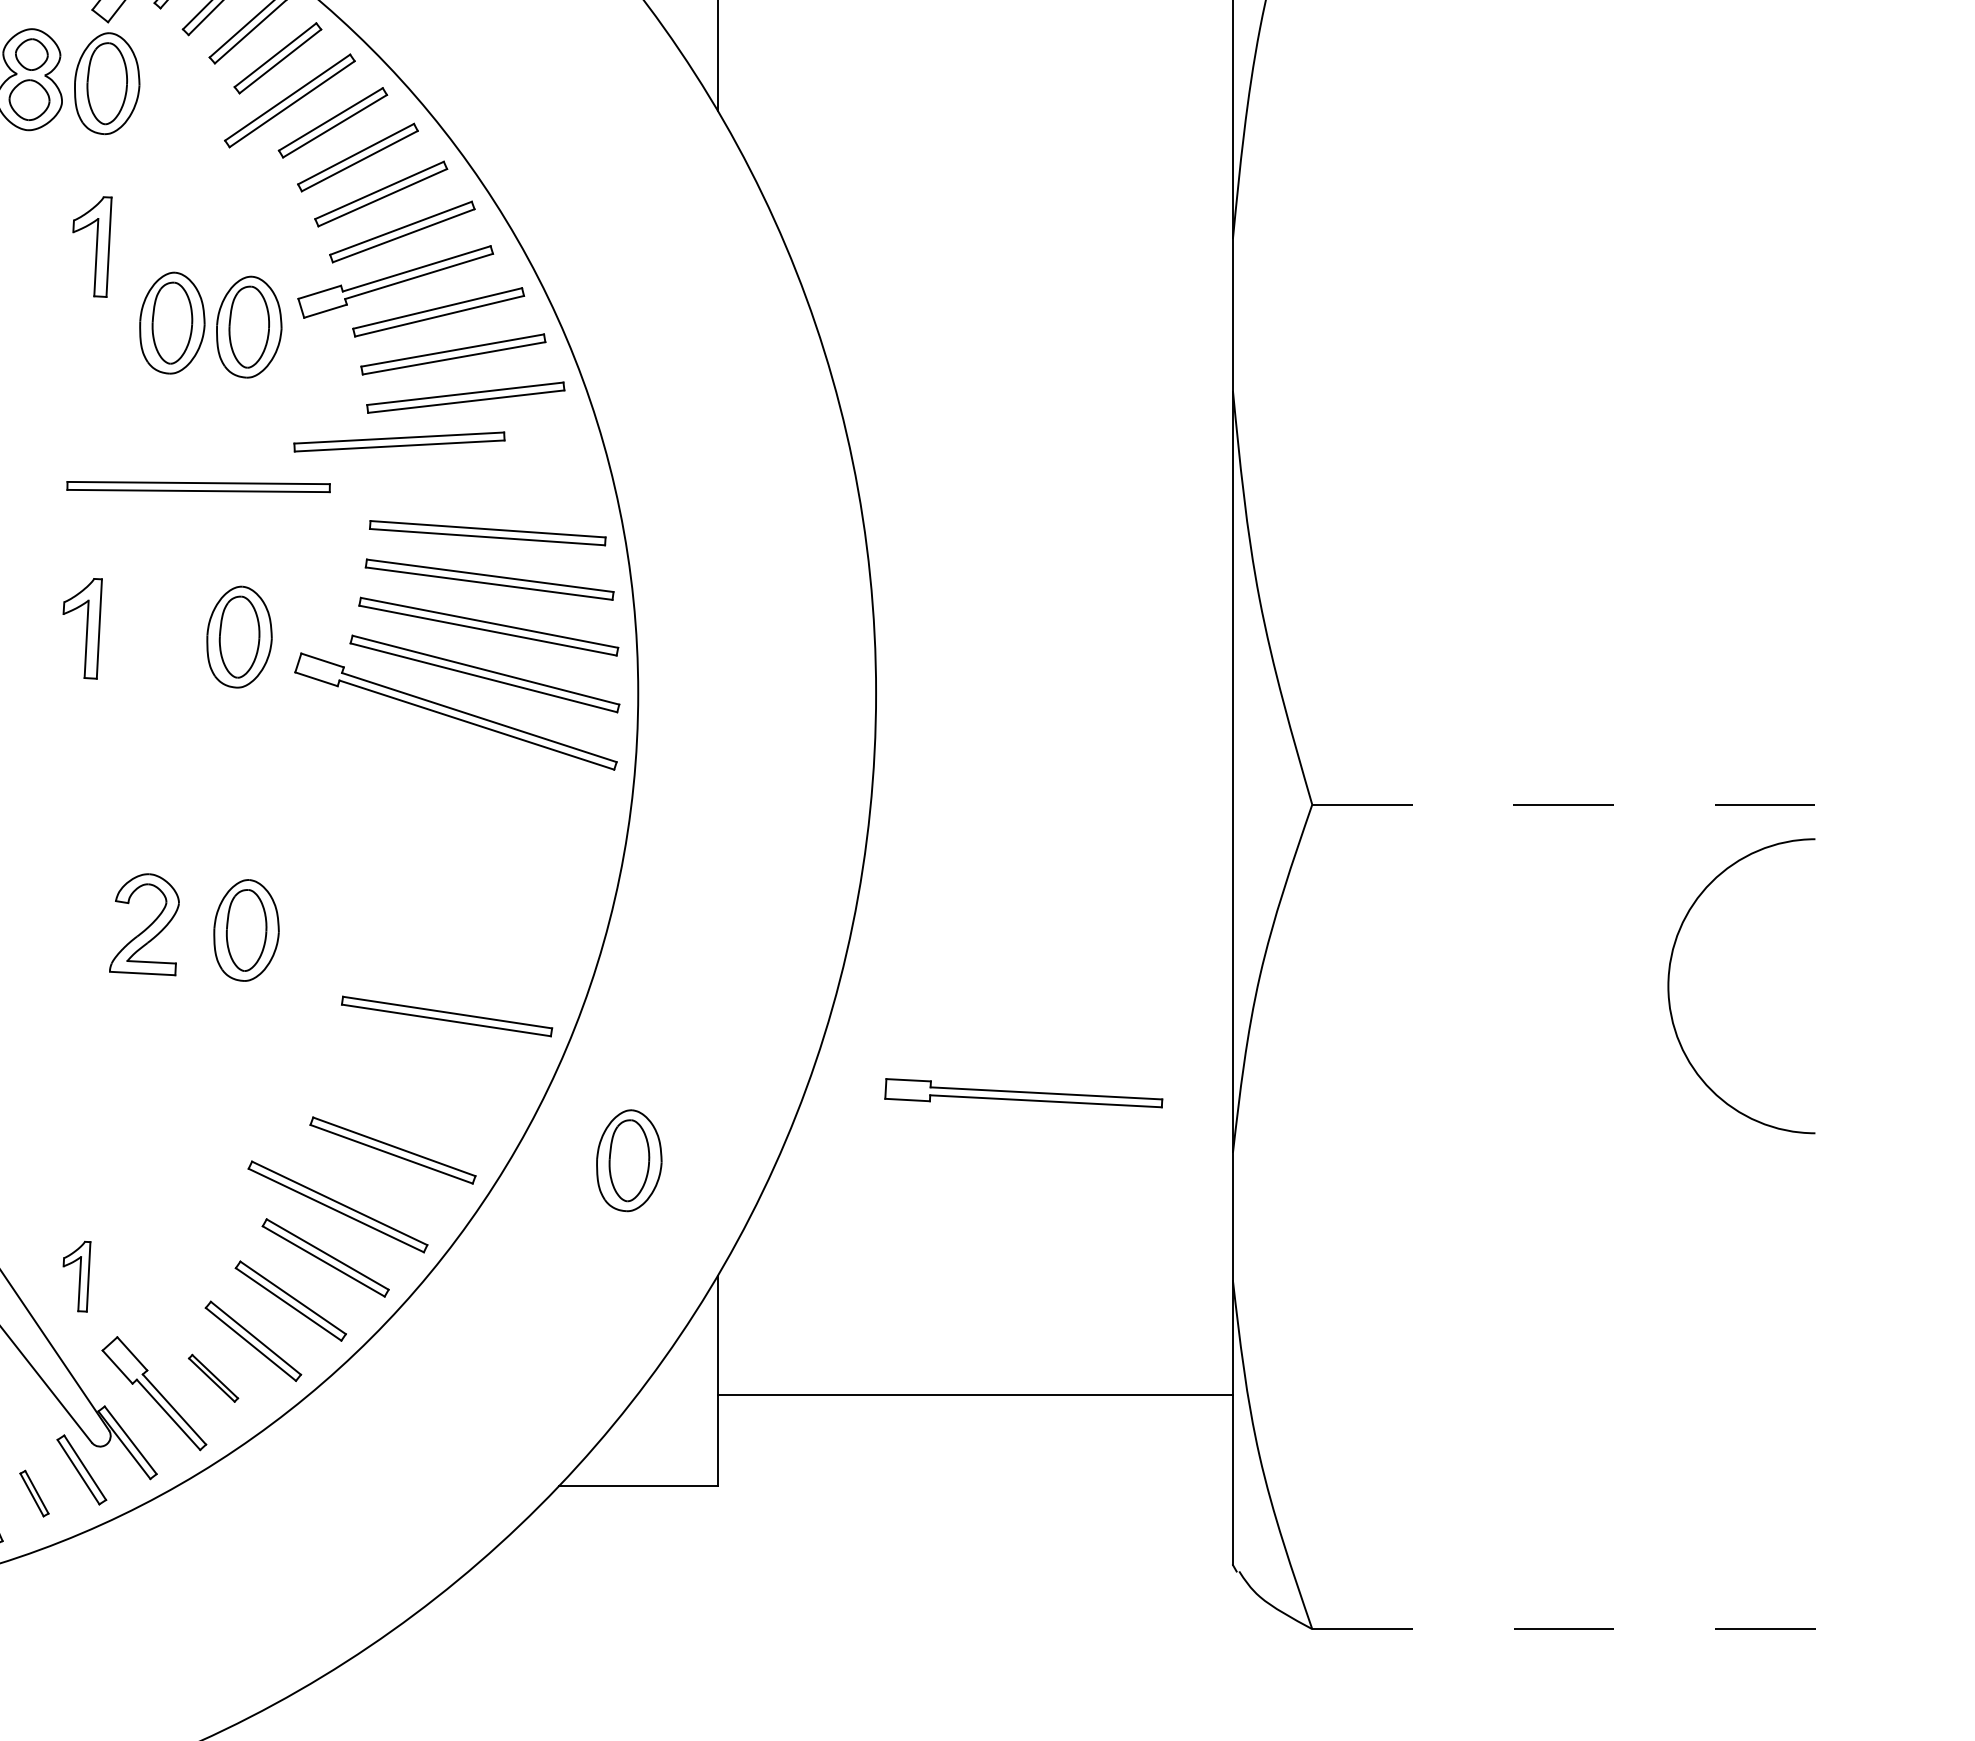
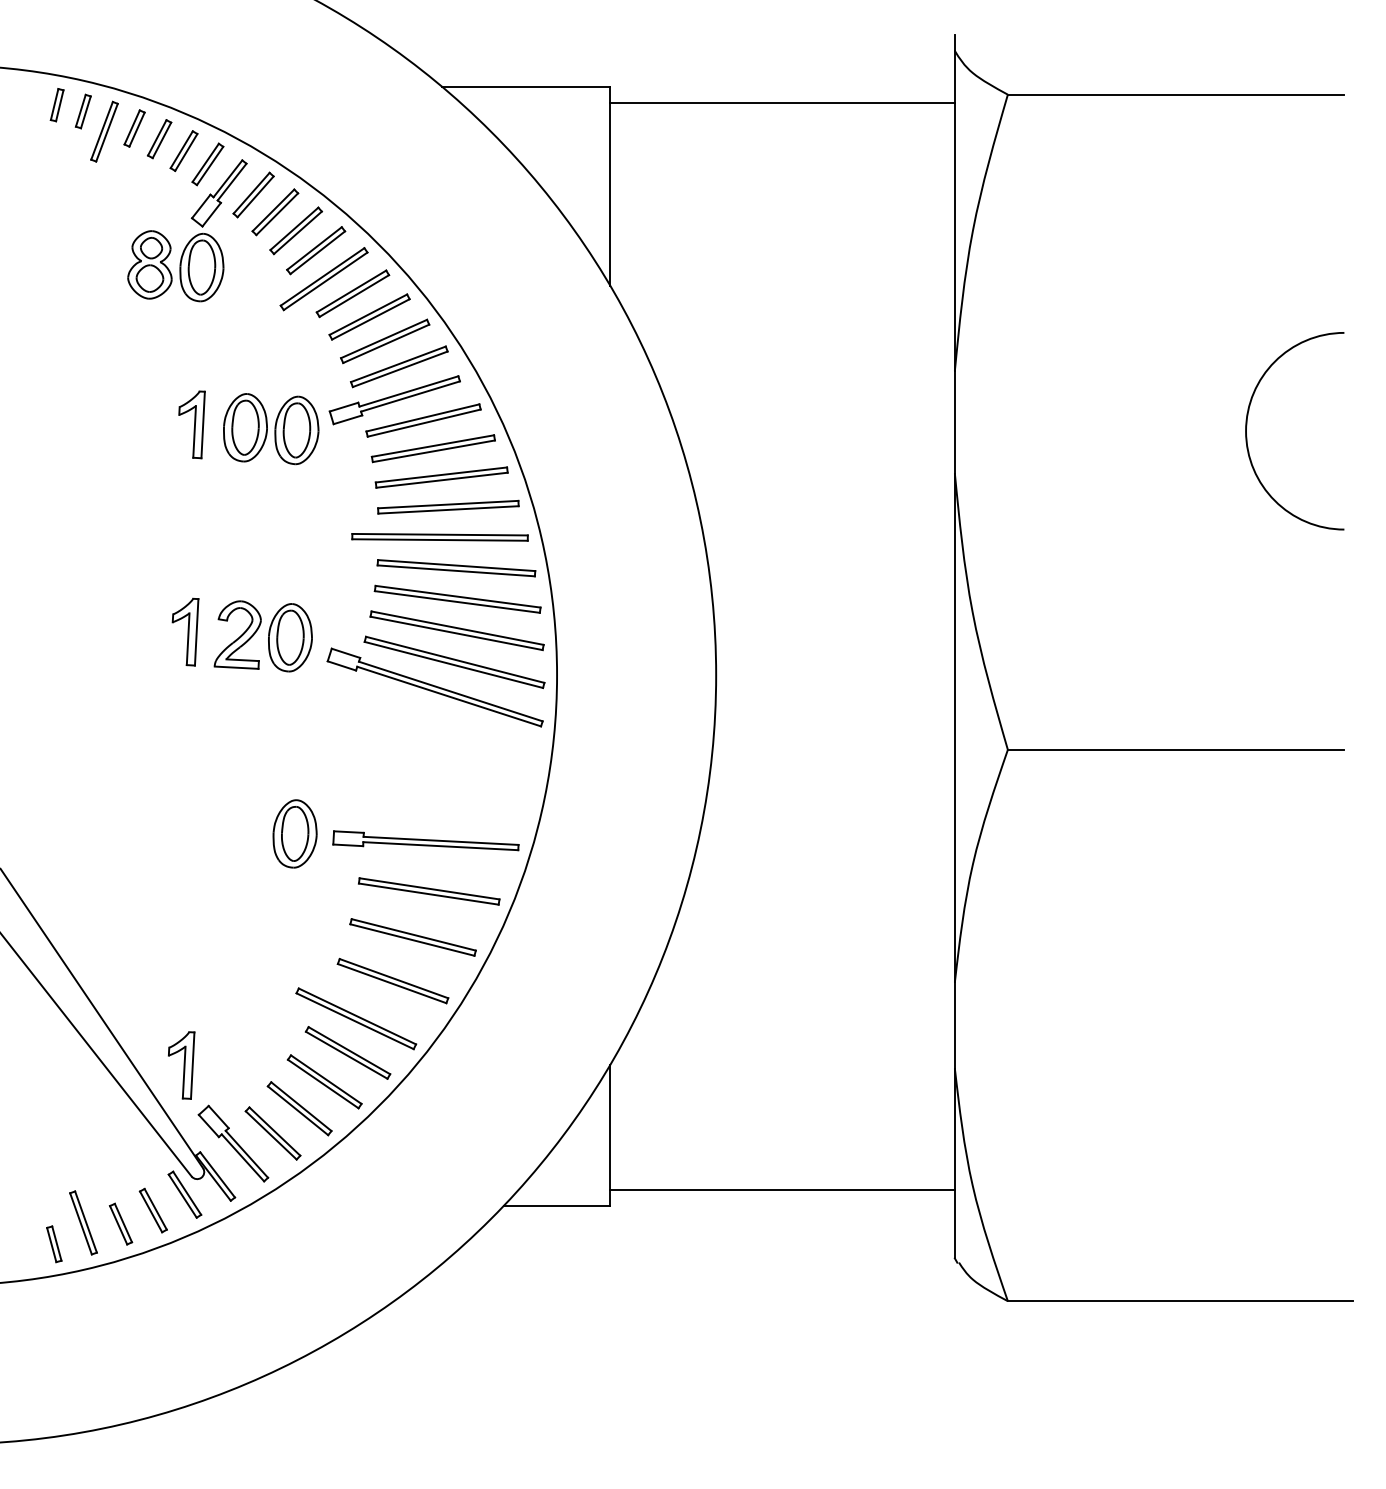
part: (91, 246) -> (191, 424), moved
part: (399, 440) -> (448, 506), moved
part: (197, 487) -> (439, 537), moved
line: (1562, 804) -> (1175, 749), dashed -> solid
part: (143, 923) -> (237, 634), moved
arc: (1670, 994) -> (1247, 436), moved
part: (422, 1085) -> (412, 937), added
part: (1023, 1092) -> (425, 840), moved
part: (628, 1160) -> (550, 987), removed
part: (76, 1276) -> (181, 1065), size x1.43
part: (212, 1378) -> (272, 1133), size x1.67
line: (975, 1394) -> (782, 1189), moved
part: (33, 1493) -> (152, 1210), size x1.43
line: (1570, 1629) -> (1180, 1301), dashed -> solid

